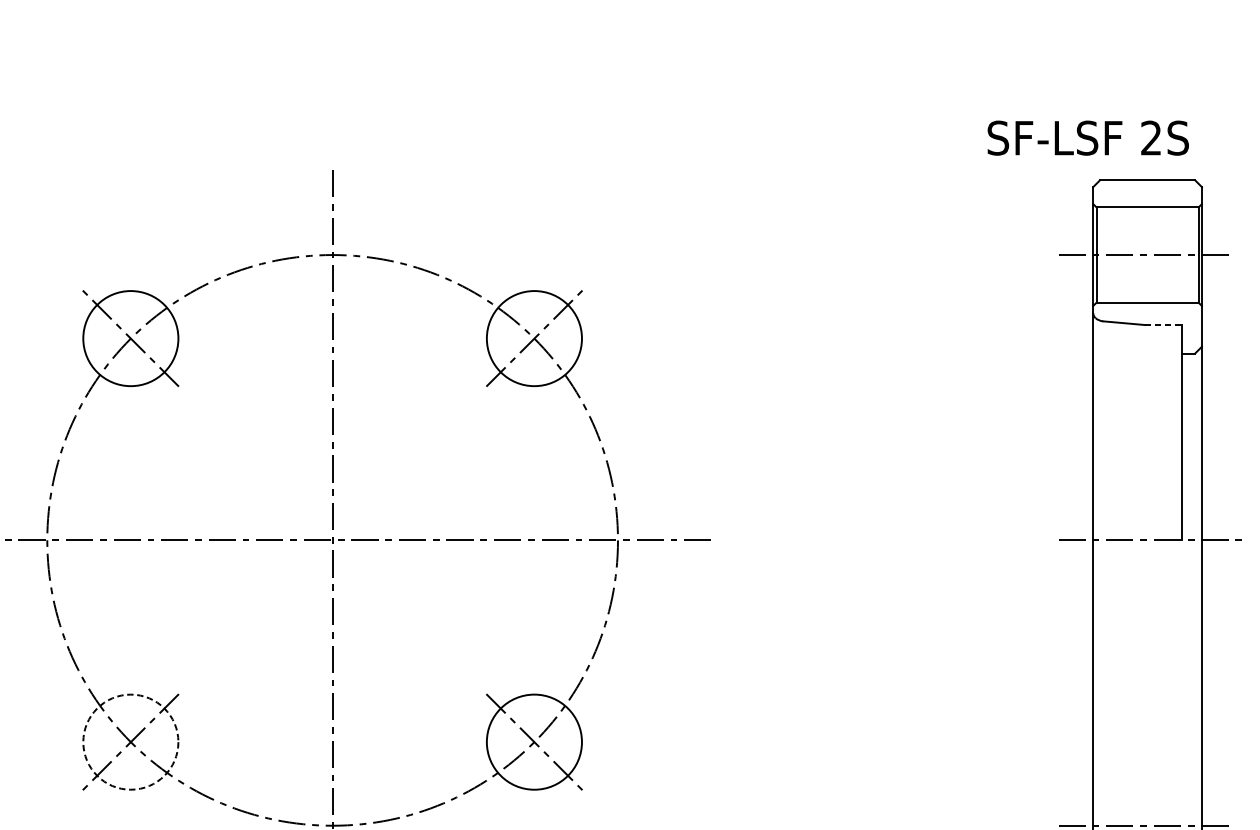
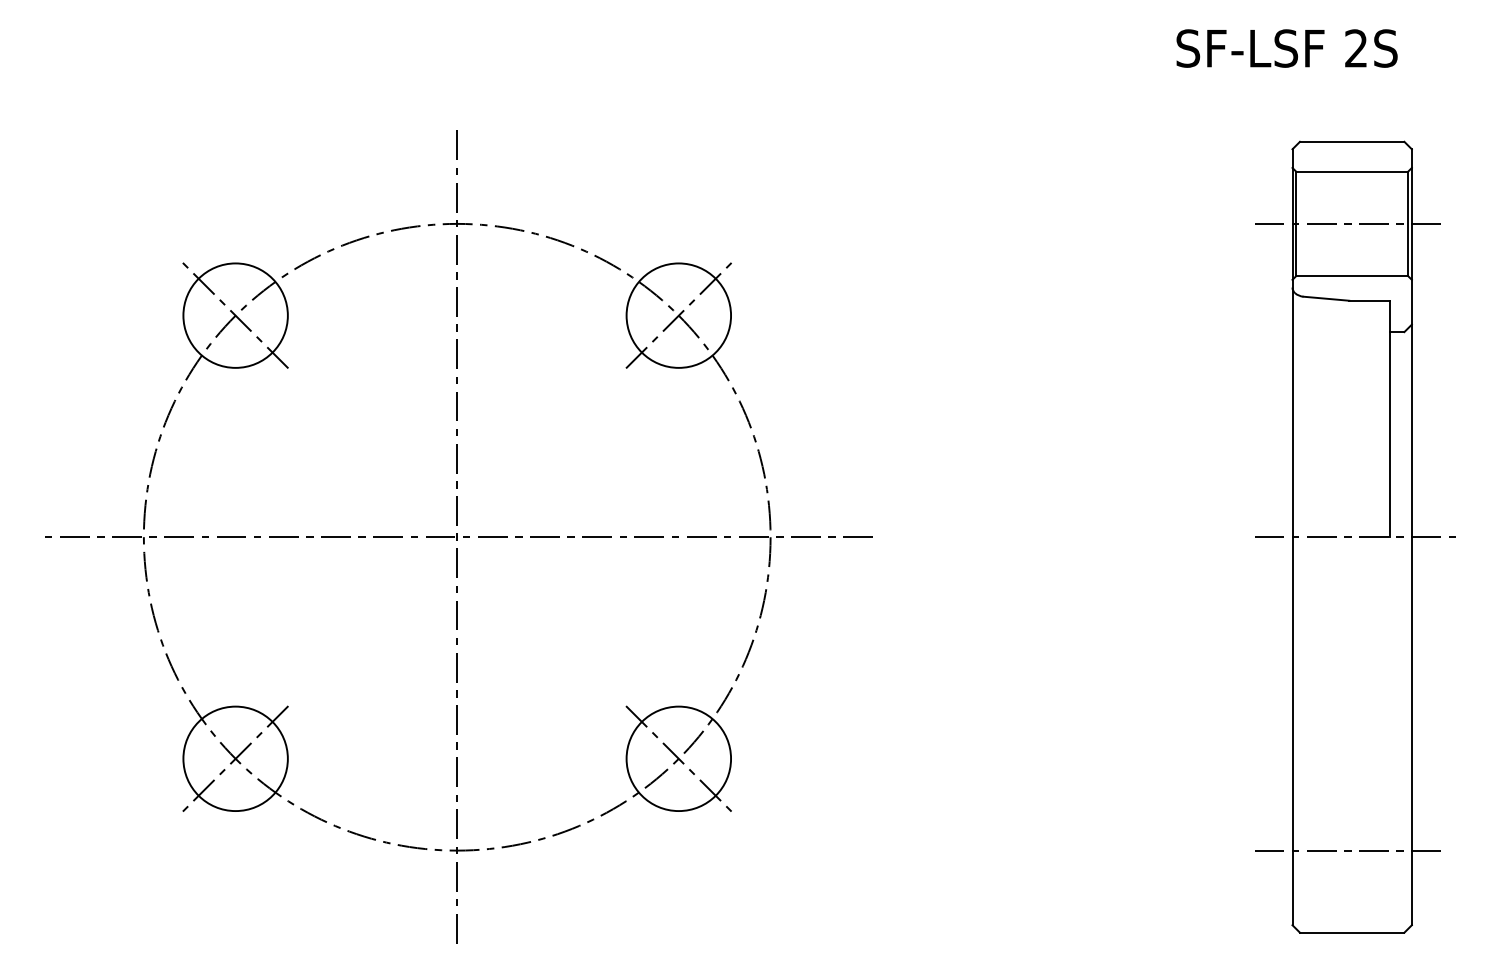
text: (1087, 138) -> (1286, 48), moved
line: (1163, 324) -> (1369, 300), dashed -> solid
circle: (130, 741) -> (235, 758), dashed -> solid

